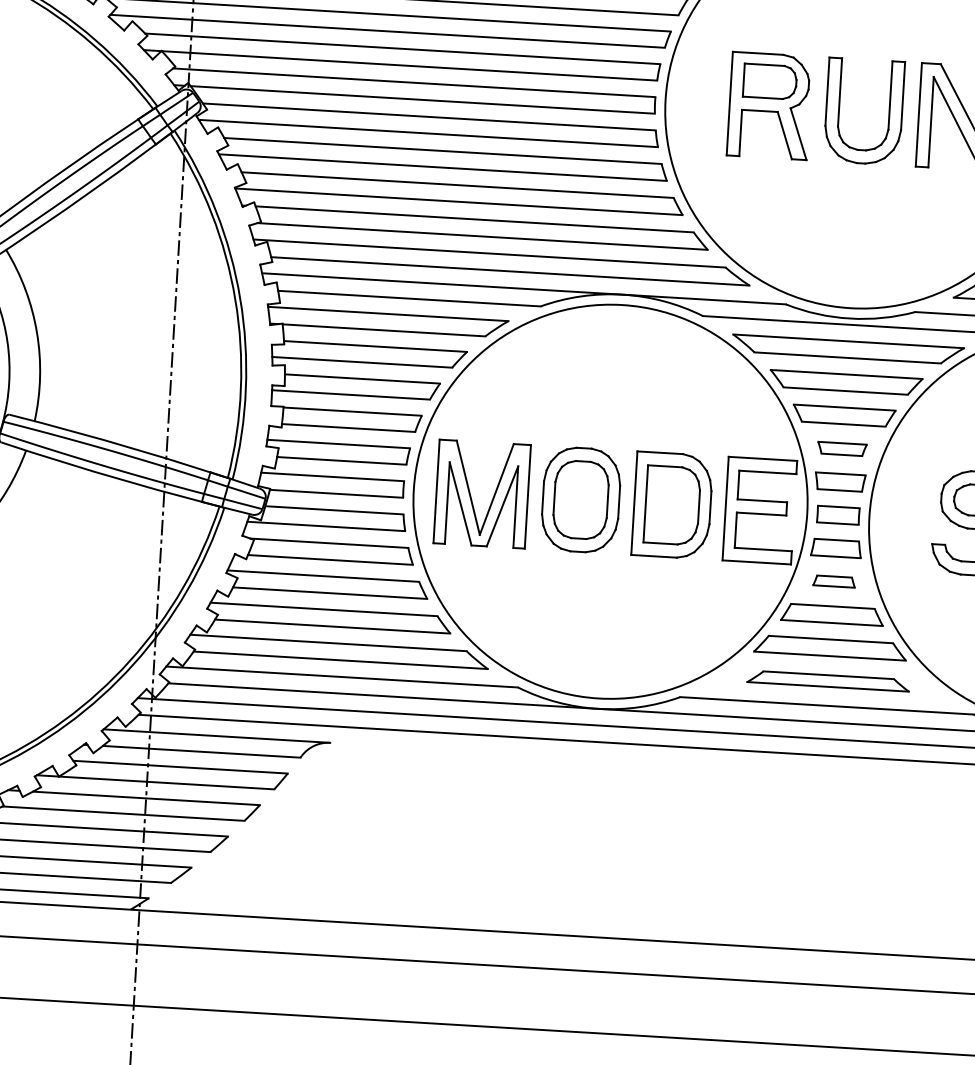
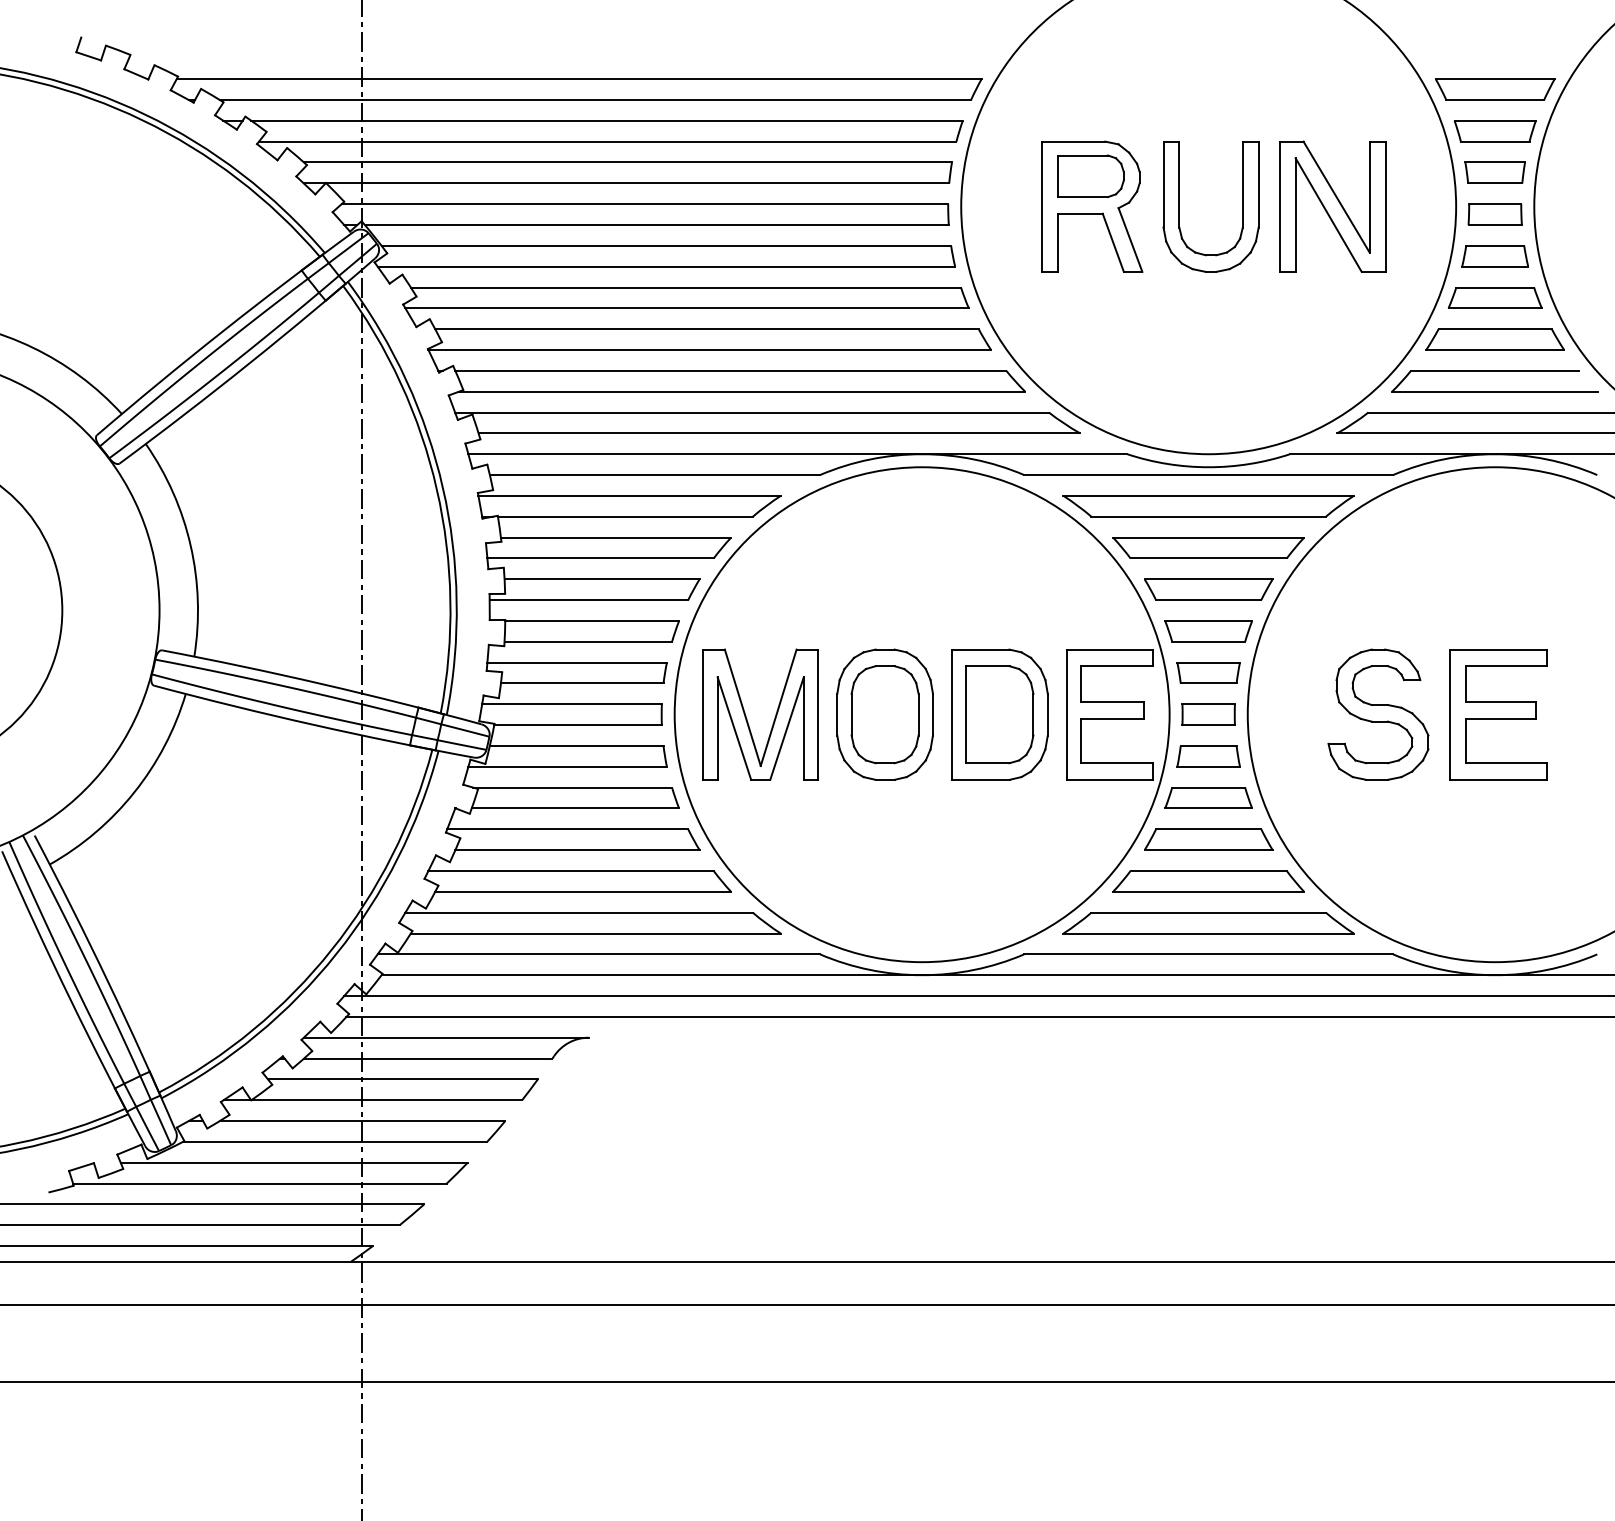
part: (842, 449) -> (1208, 631), size x1.43
part: (834, 581) -> (1208, 797), size x1.67
part: (828, 681) -> (1208, 923), size x1.43

